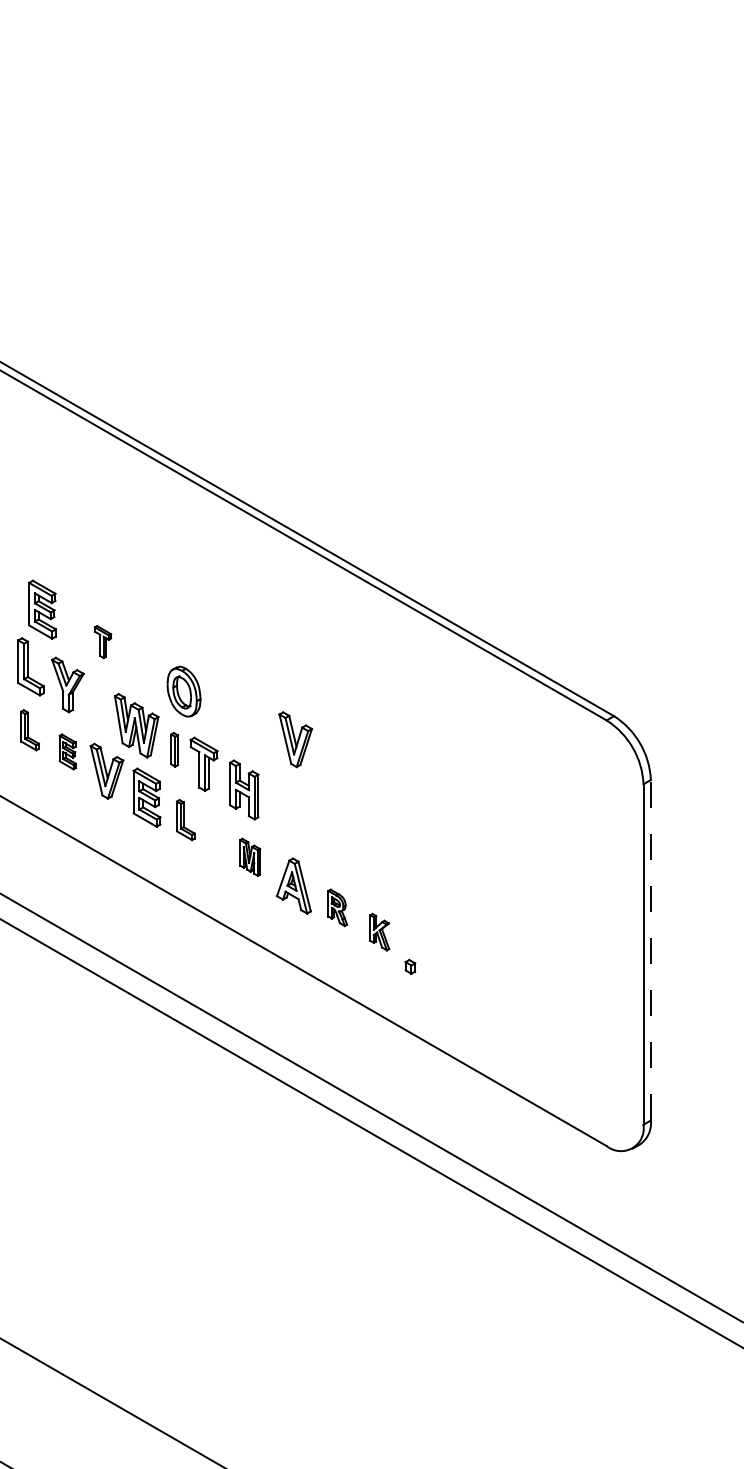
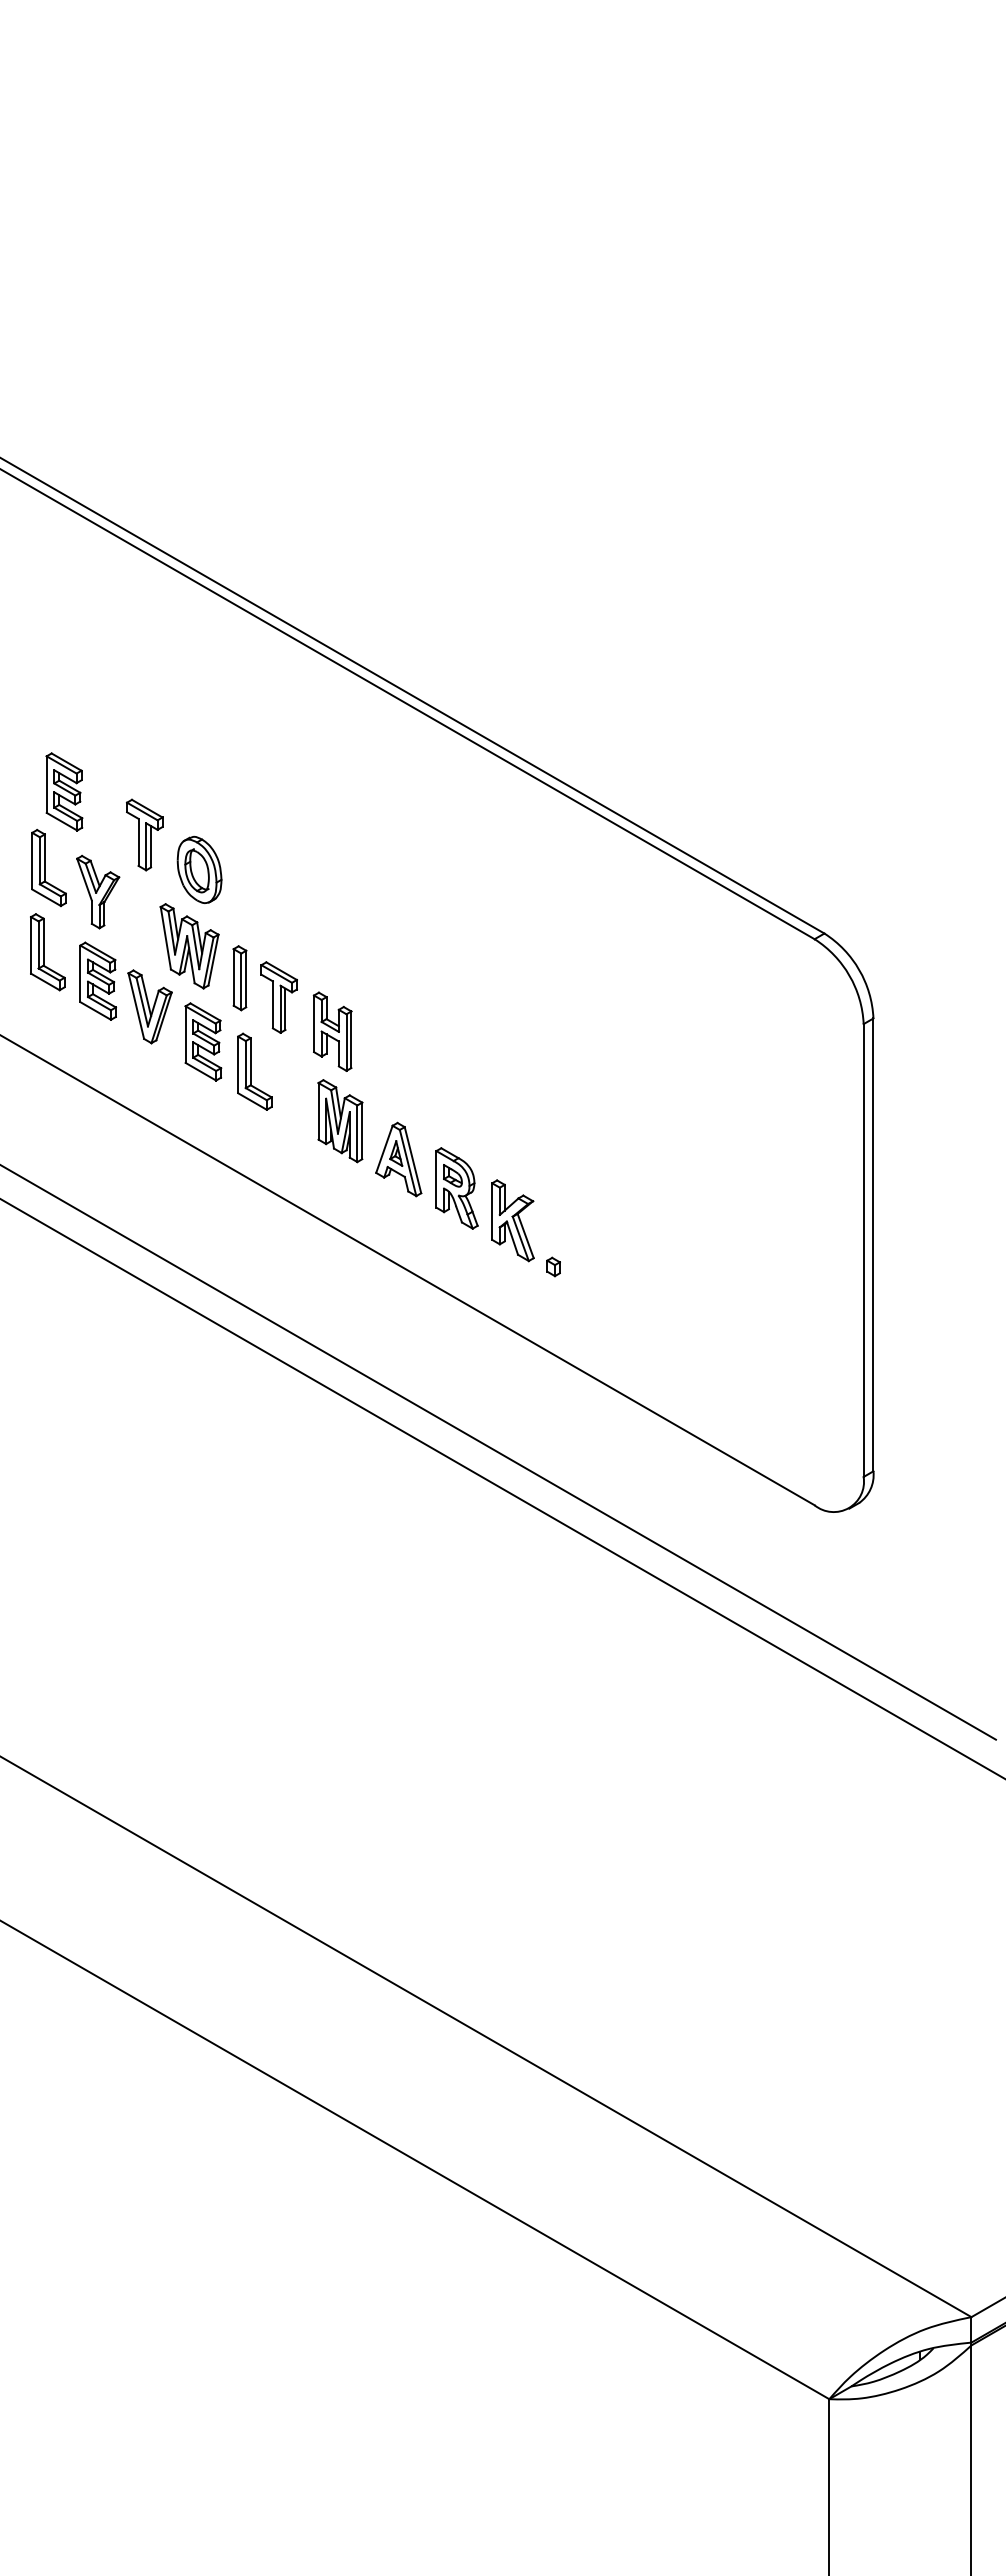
part: (102, 641) -> (144, 834), size x1.67
part: (183, 691) -> (199, 869), moved
part: (29, 730) -> (47, 952), size x1.43
part: (295, 739) -> (400, 964), removed
part: (174, 749) -> (239, 978), size x1.43
part: (67, 751) -> (97, 980), size x1.67
part: (185, 819) -> (254, 1071), size x1.43
part: (250, 857) -> (340, 1121), size x1.67
part: (337, 907) -> (456, 1188), size x1.67
part: (379, 931) -> (512, 1220), size x1.67
line: (650, 949) -> (873, 1244), dashed -> solid

